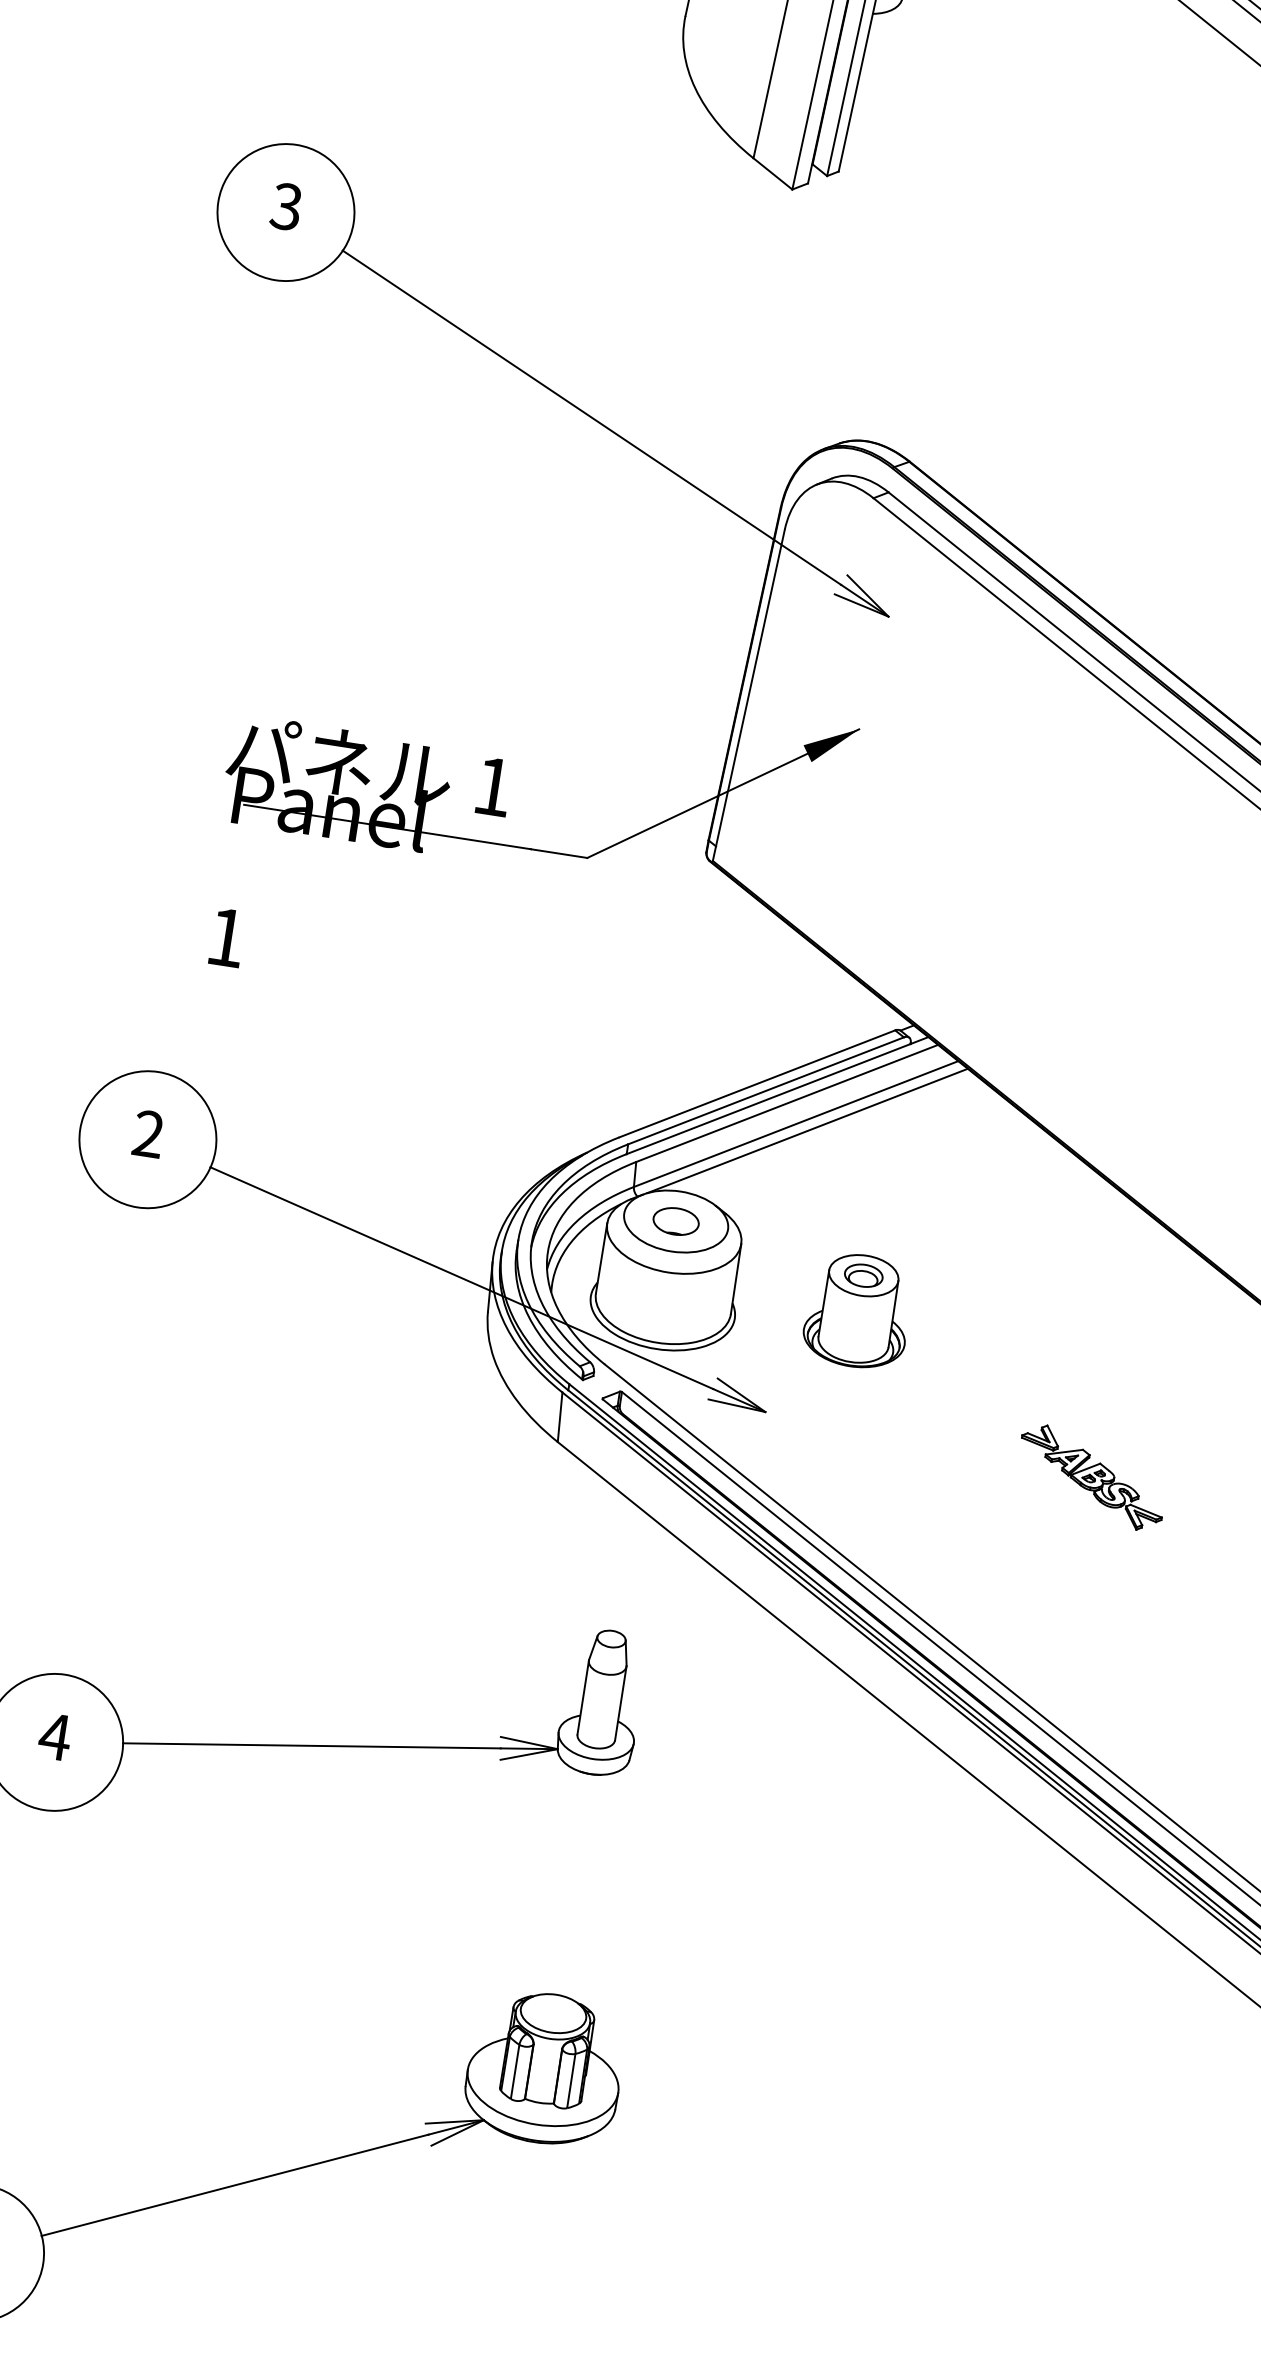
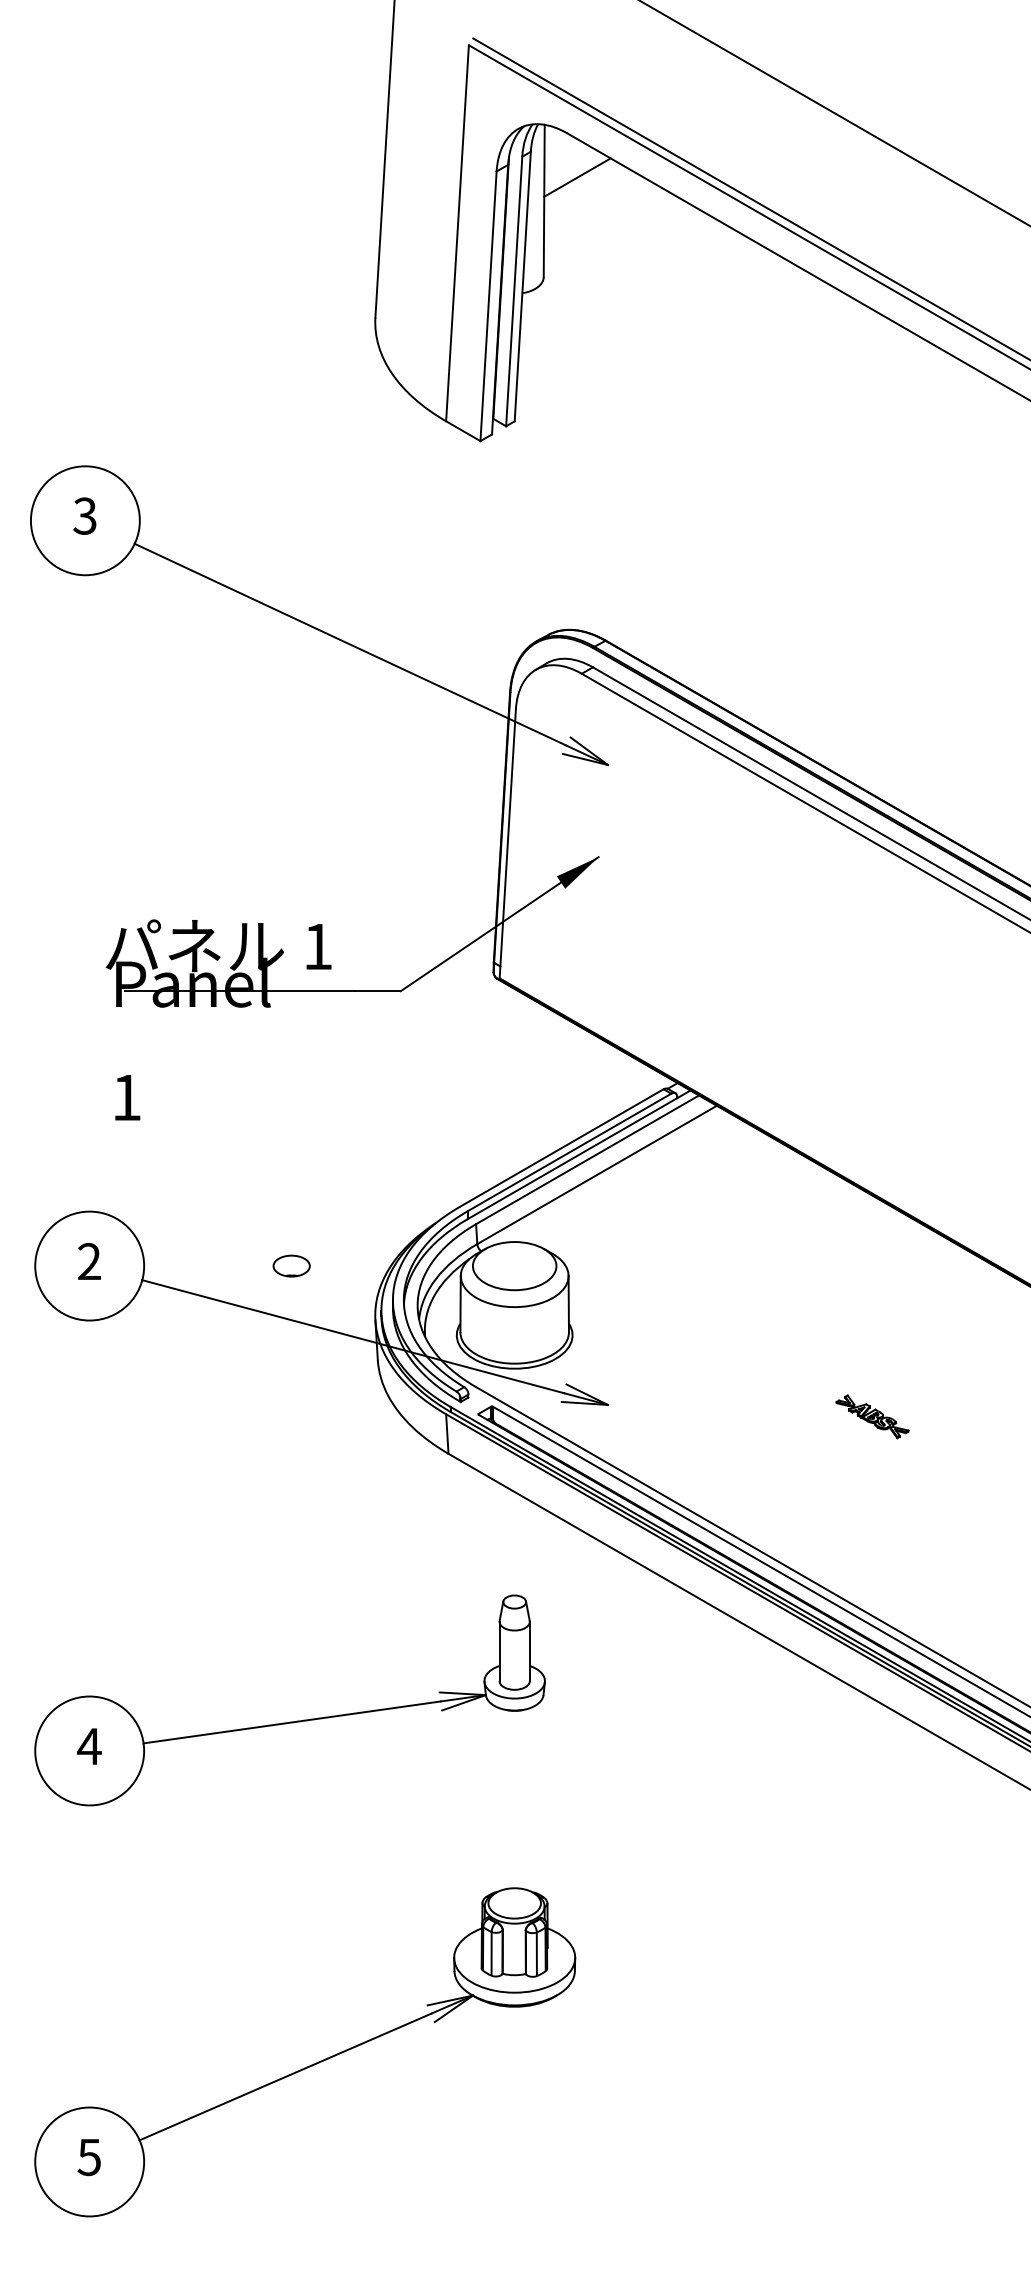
line: (807, 1130) -> (606, 1178), removed
part: (676, 1220) -> (291, 1265), moved
part: (858, 1310) -> (668, 1313), removed
part: (1091, 1477) -> (872, 1416), size x0.6

